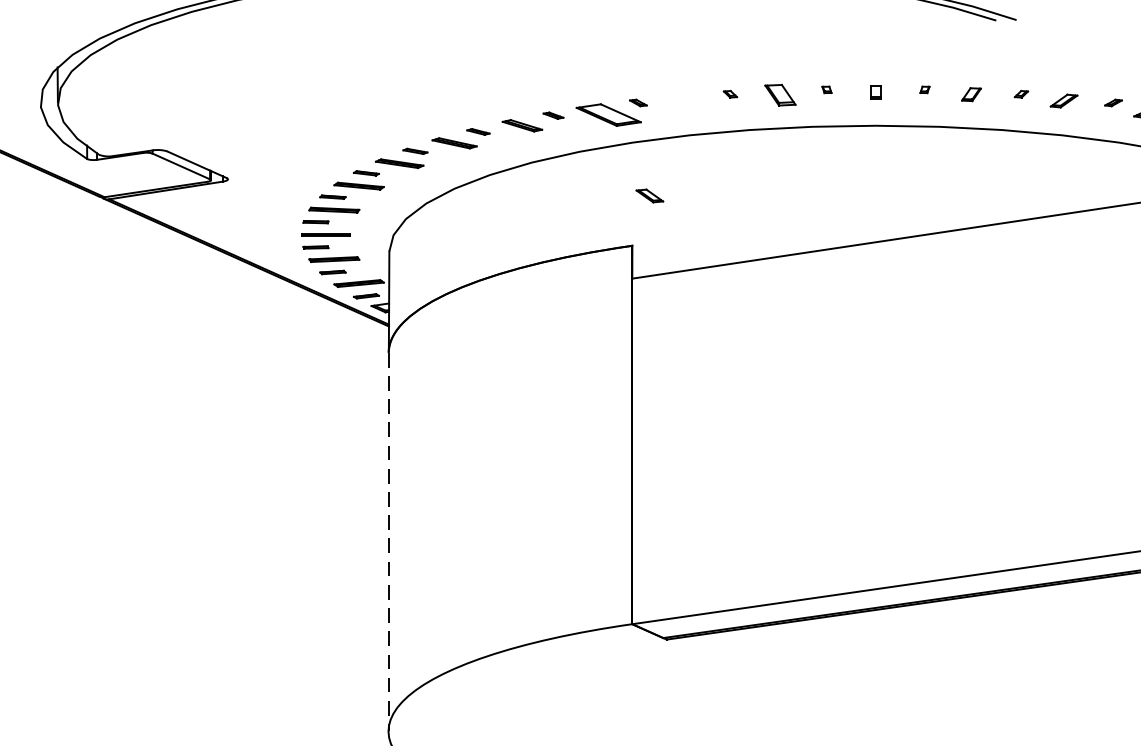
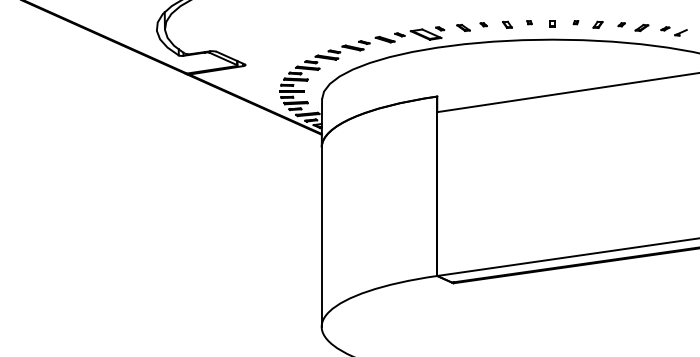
part: (780, 93) -> (507, 24), size x0.62
part: (649, 194) -> (463, 27), moved
line: (388, 543) -> (321, 237), dashed -> solid

